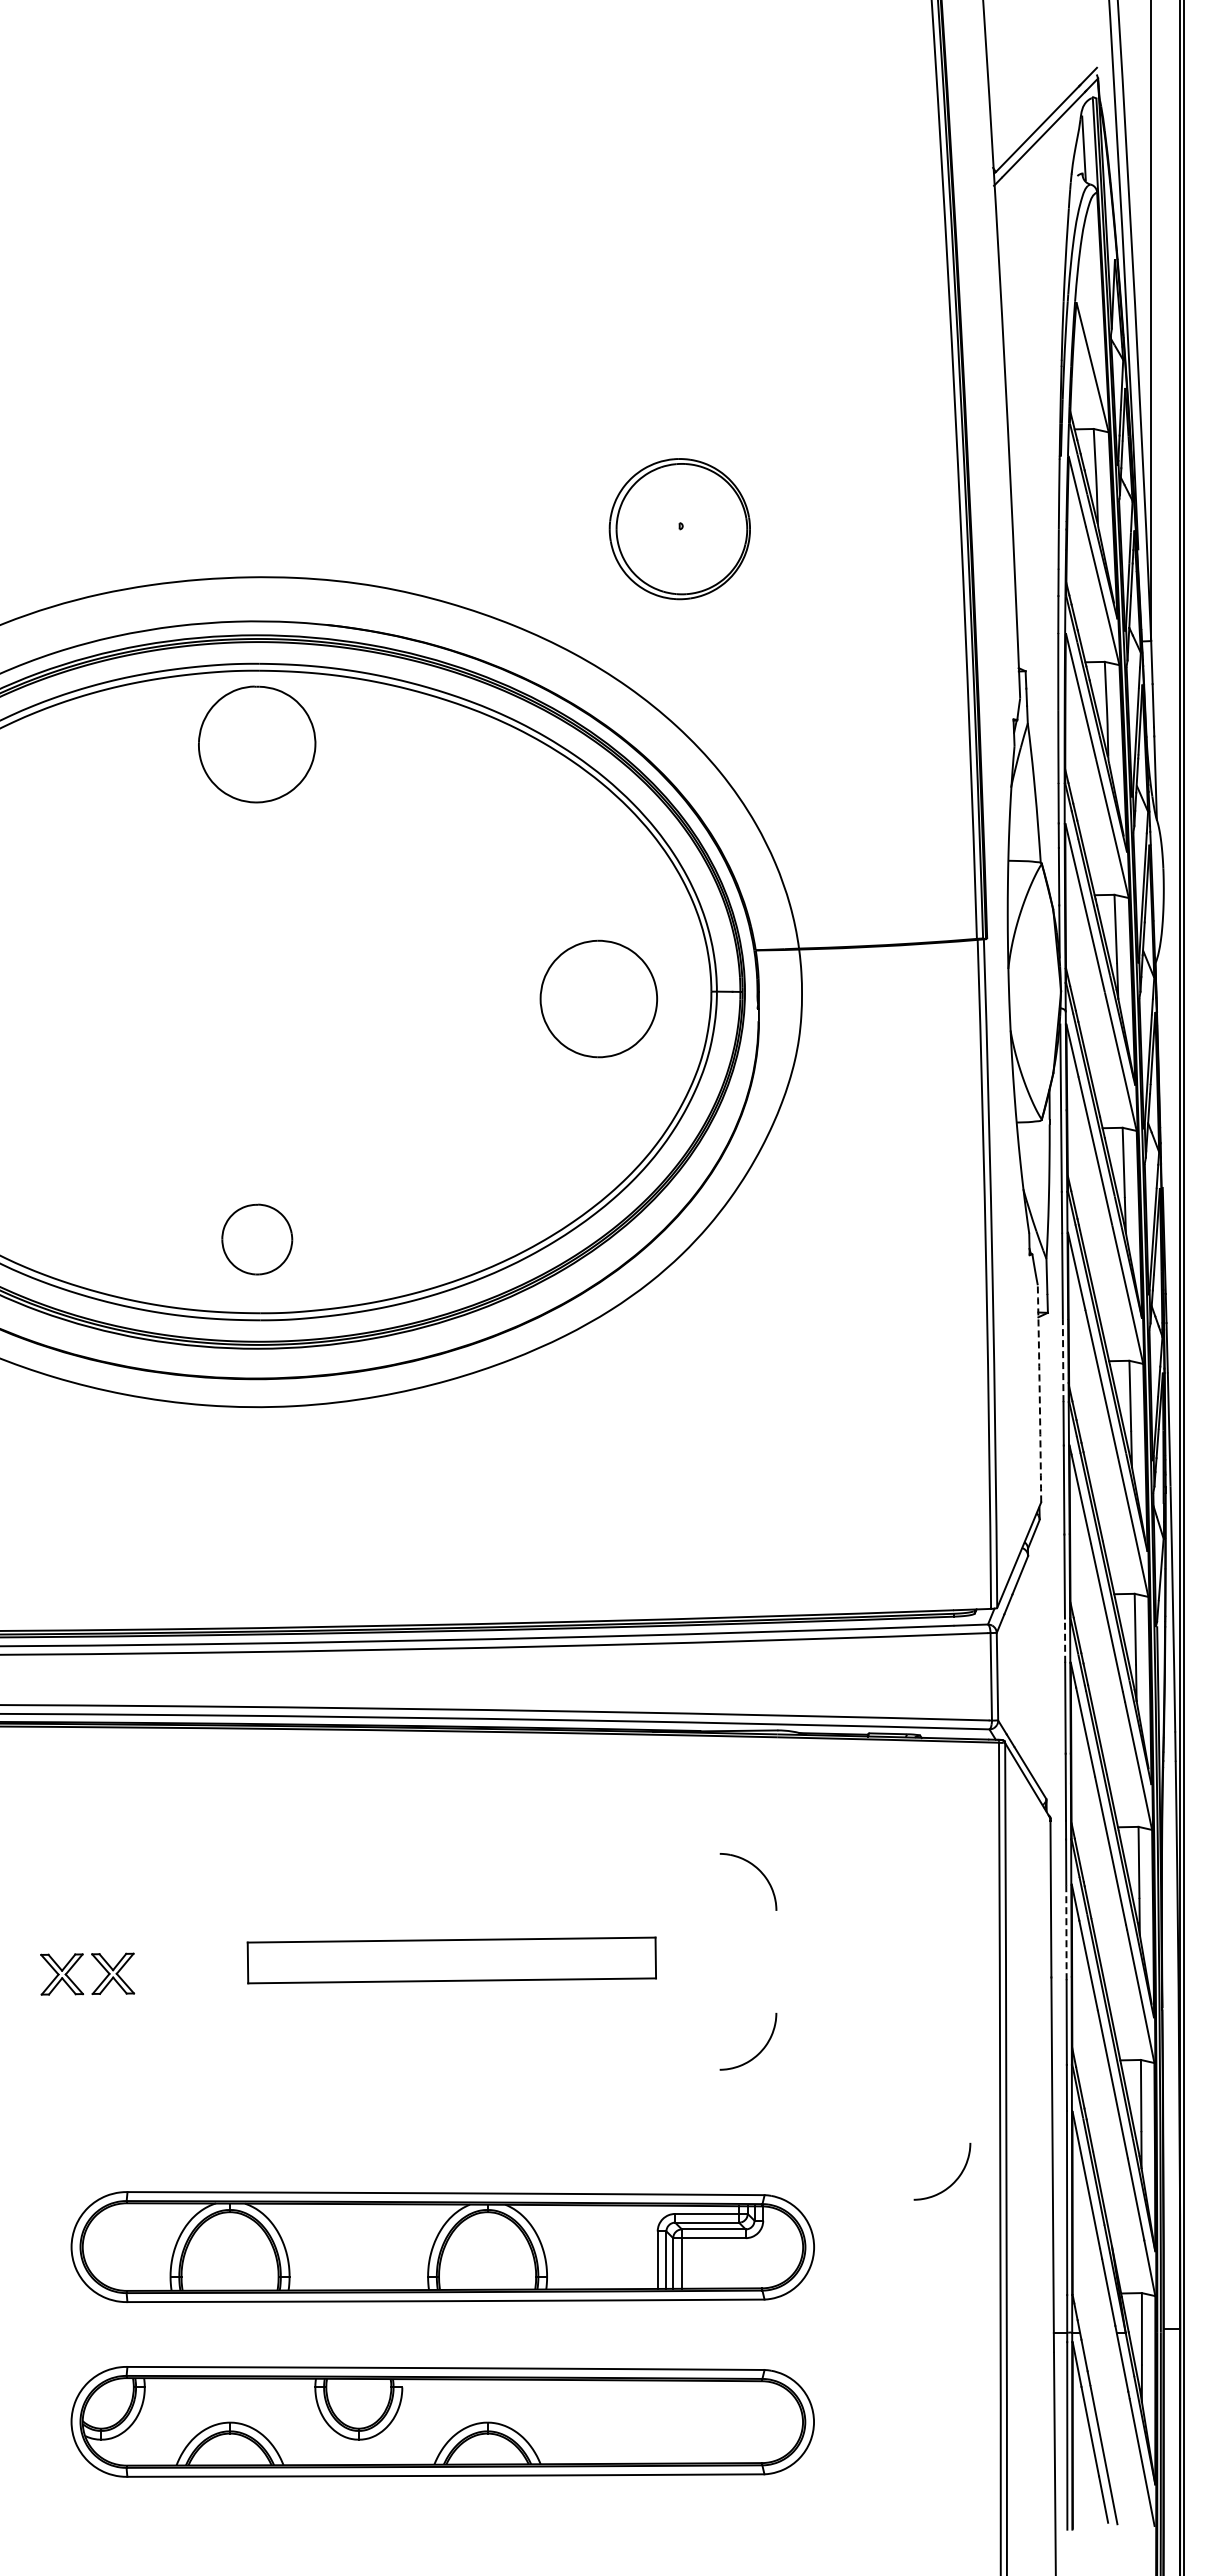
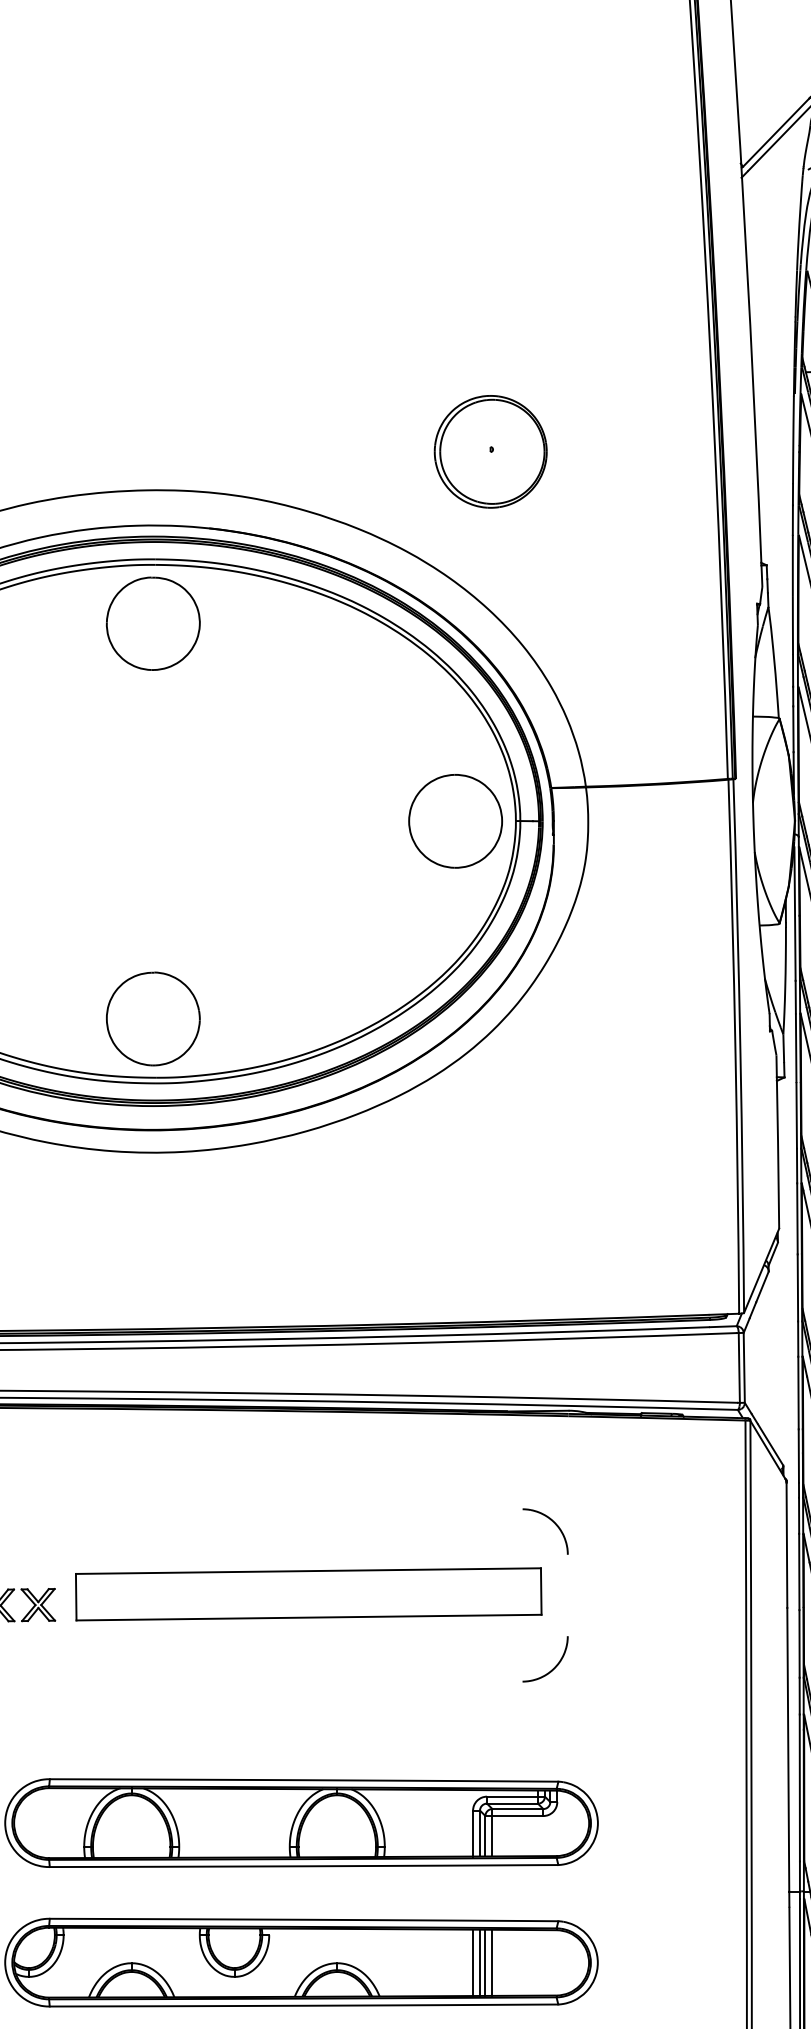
part: (598, 998) -> (455, 820), moved
part: (257, 1239) -> (153, 1018), size x1.67
line: (1063, 1360) -> (796, 1115), dashed -> solid
arc: (1039, 1393) -> (777, 1141), dashed -> solid
line: (1065, 1640) -> (798, 1338), dashed -> solid
line: (1066, 1932) -> (799, 1572), dashed -> solid
part: (451, 1960) -> (308, 1594), size x1.43
curve: (953, 2181) -> (709, 1770), removed
line: (657, 2421) -> (472, 1962), added
line: (666, 2421) -> (480, 1962), added
line: (673, 2421) -> (485, 1962), added
line: (681, 2421) -> (492, 1962), added

